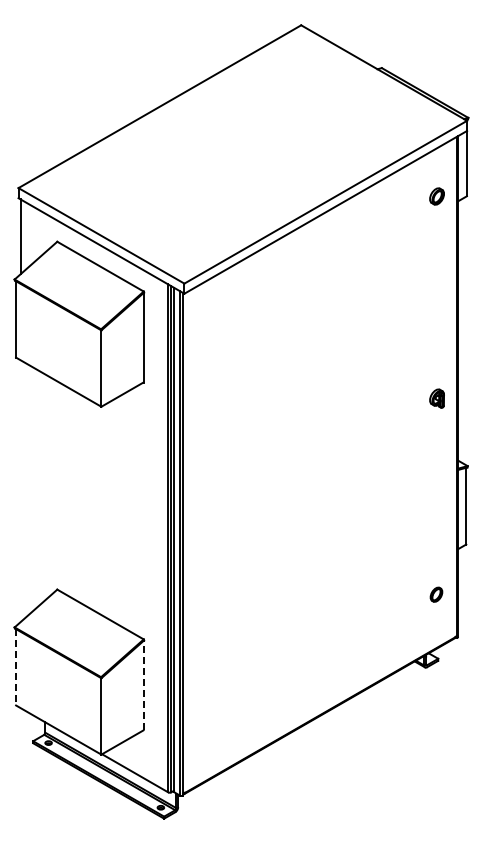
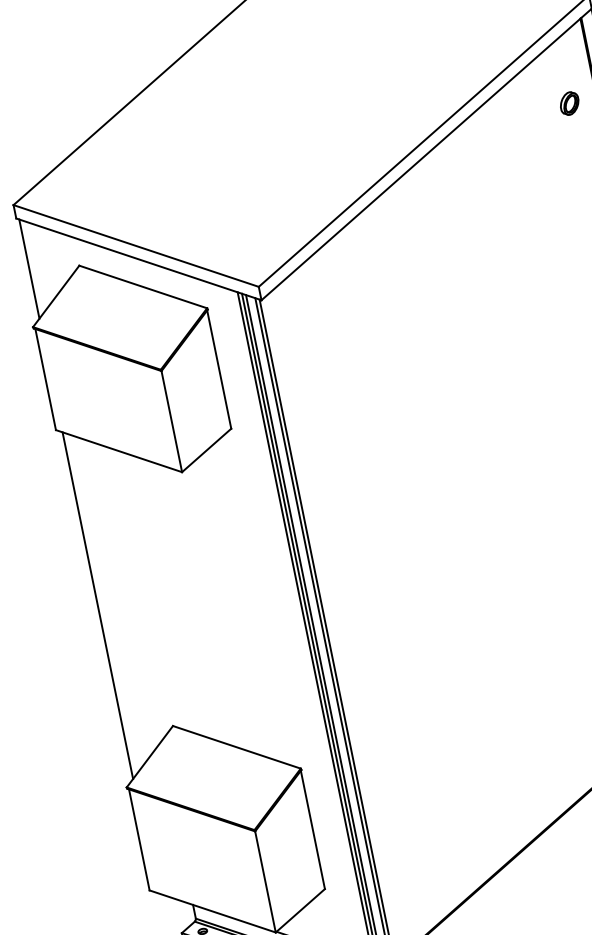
line: (20, 491) -> (97, 606), added
line: (16, 667) -> (139, 840), dashed -> solid
line: (143, 685) -> (312, 829), dashed -> solid

